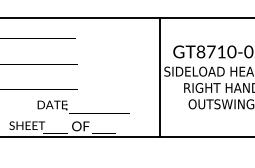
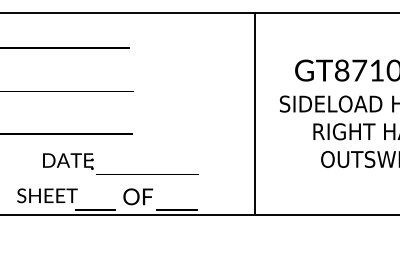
line: (159, 77) -> (254, 113), moved
text: (83, 106) -> (120, 163), moved

